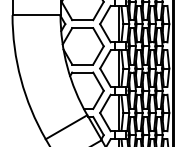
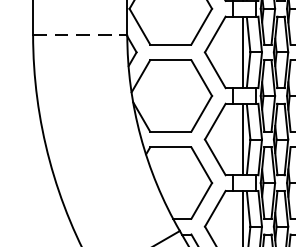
line: (37, 15) -> (82, 35), solid -> dashed

